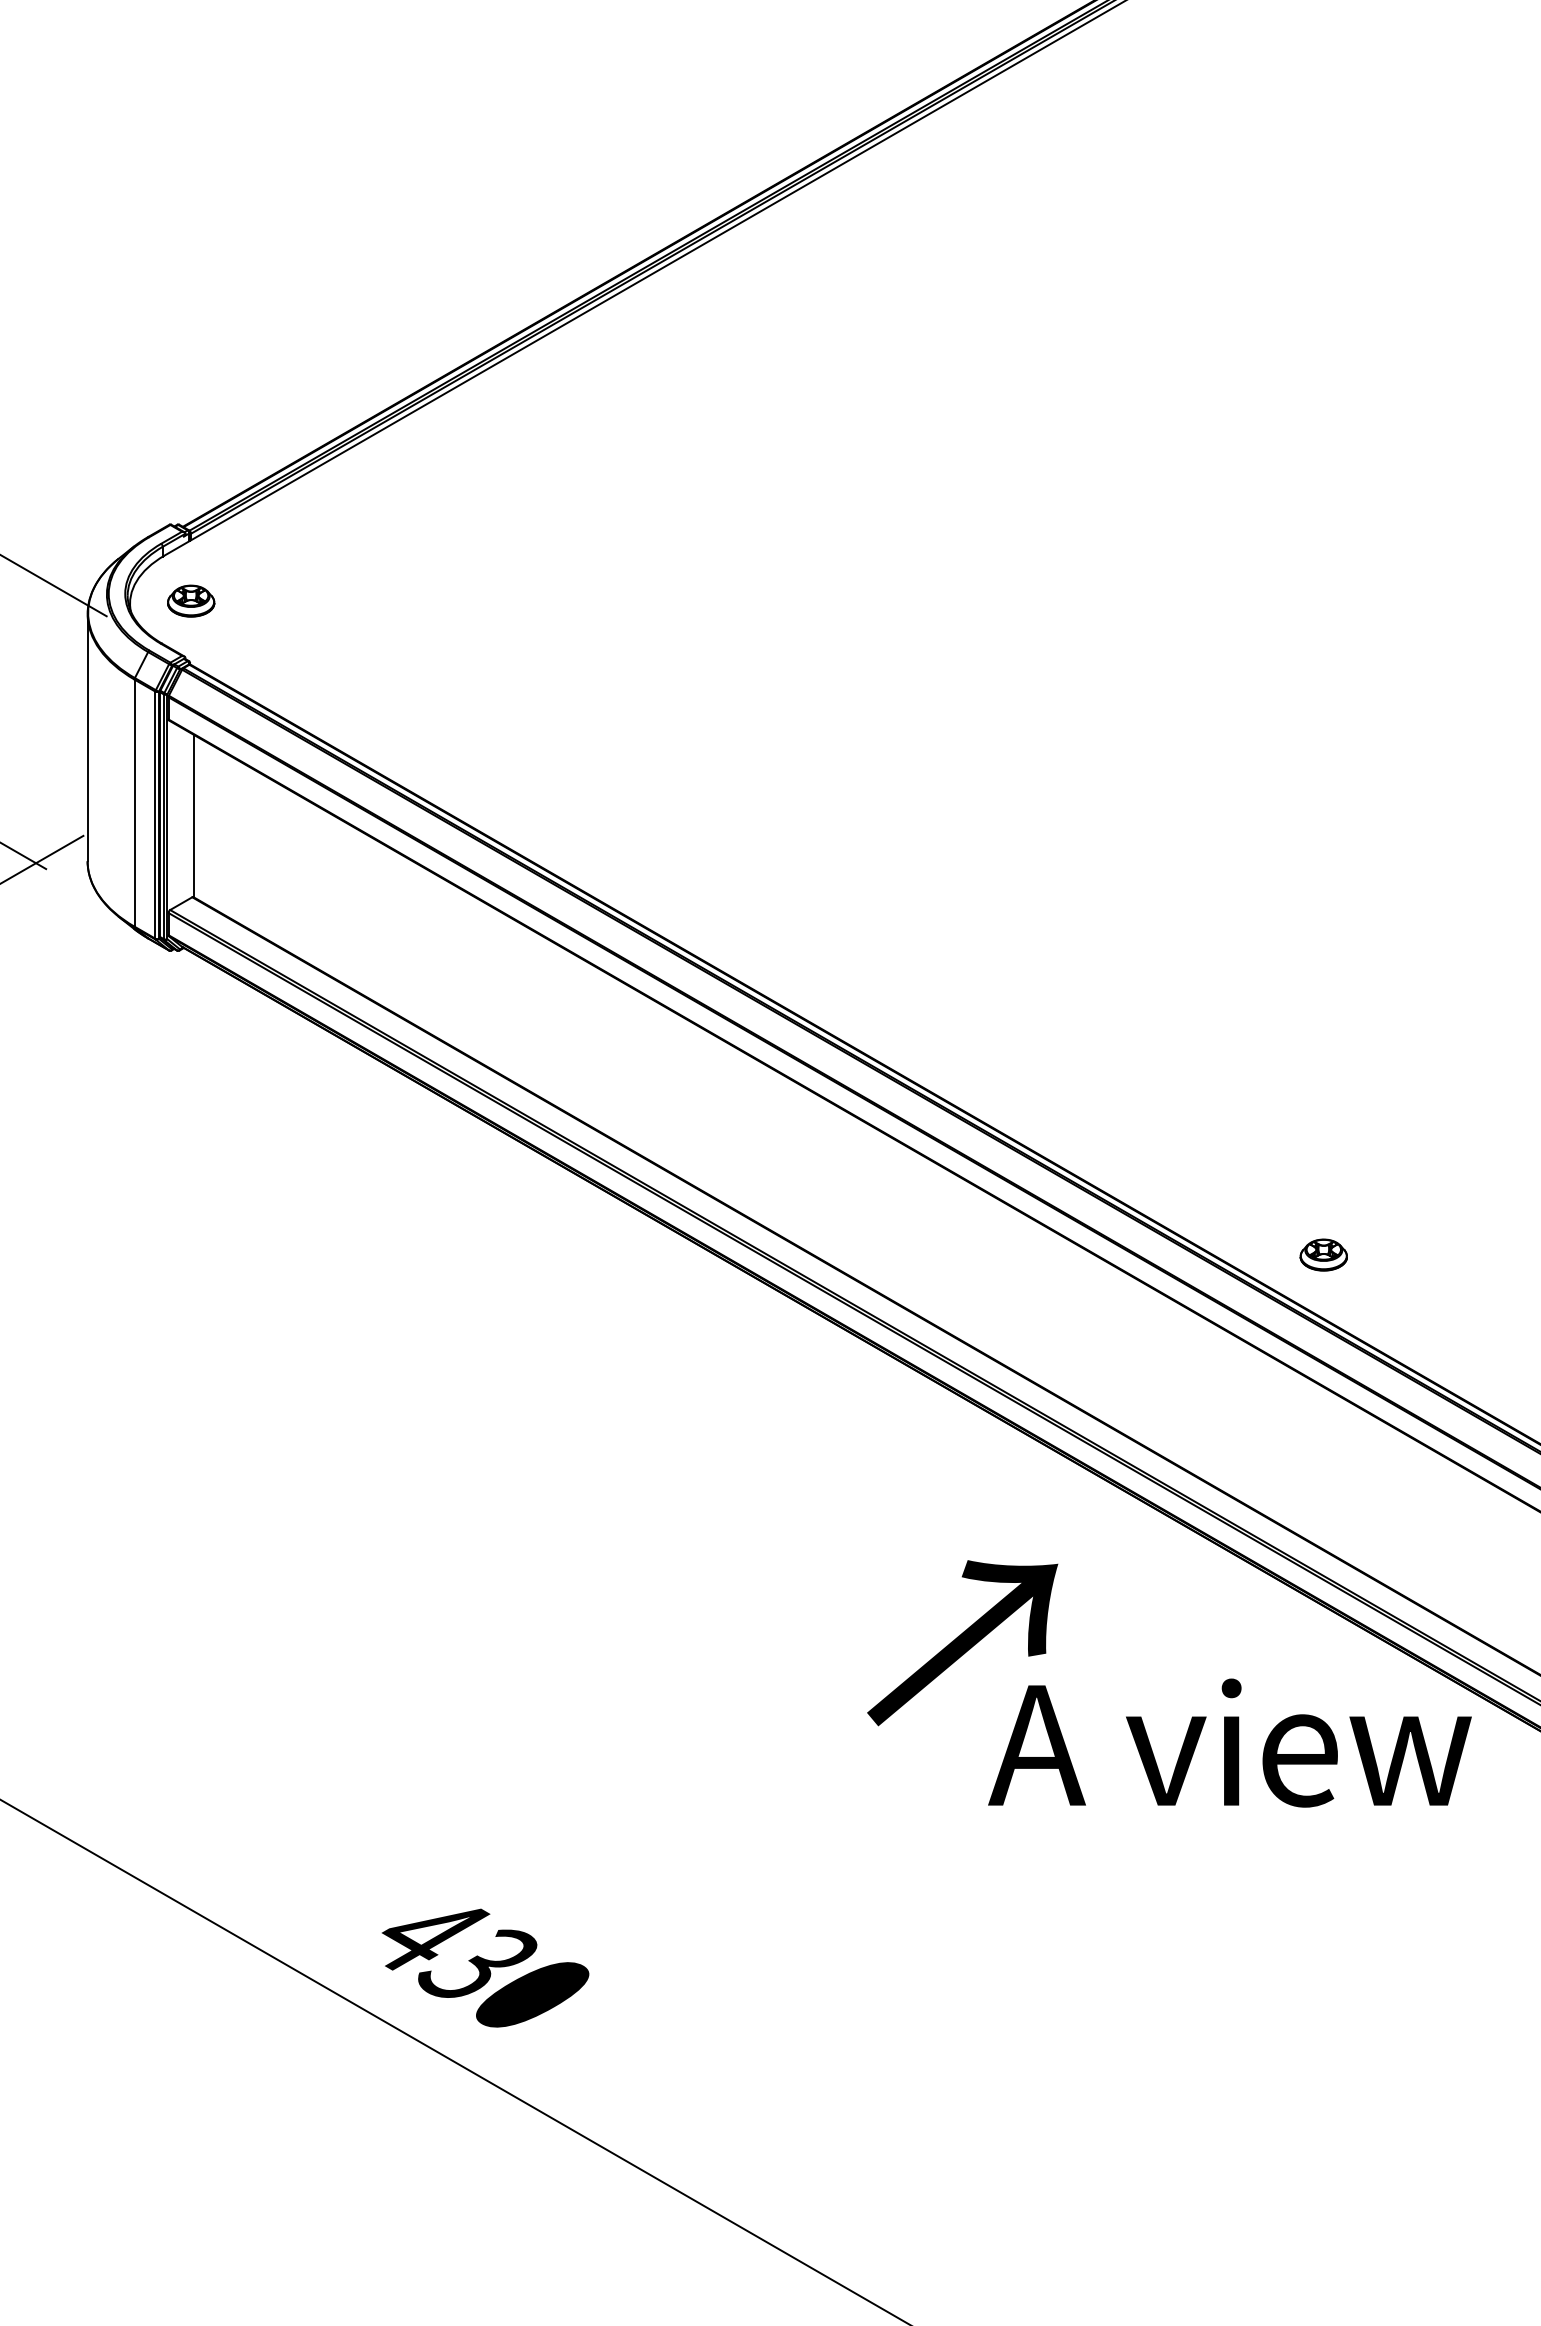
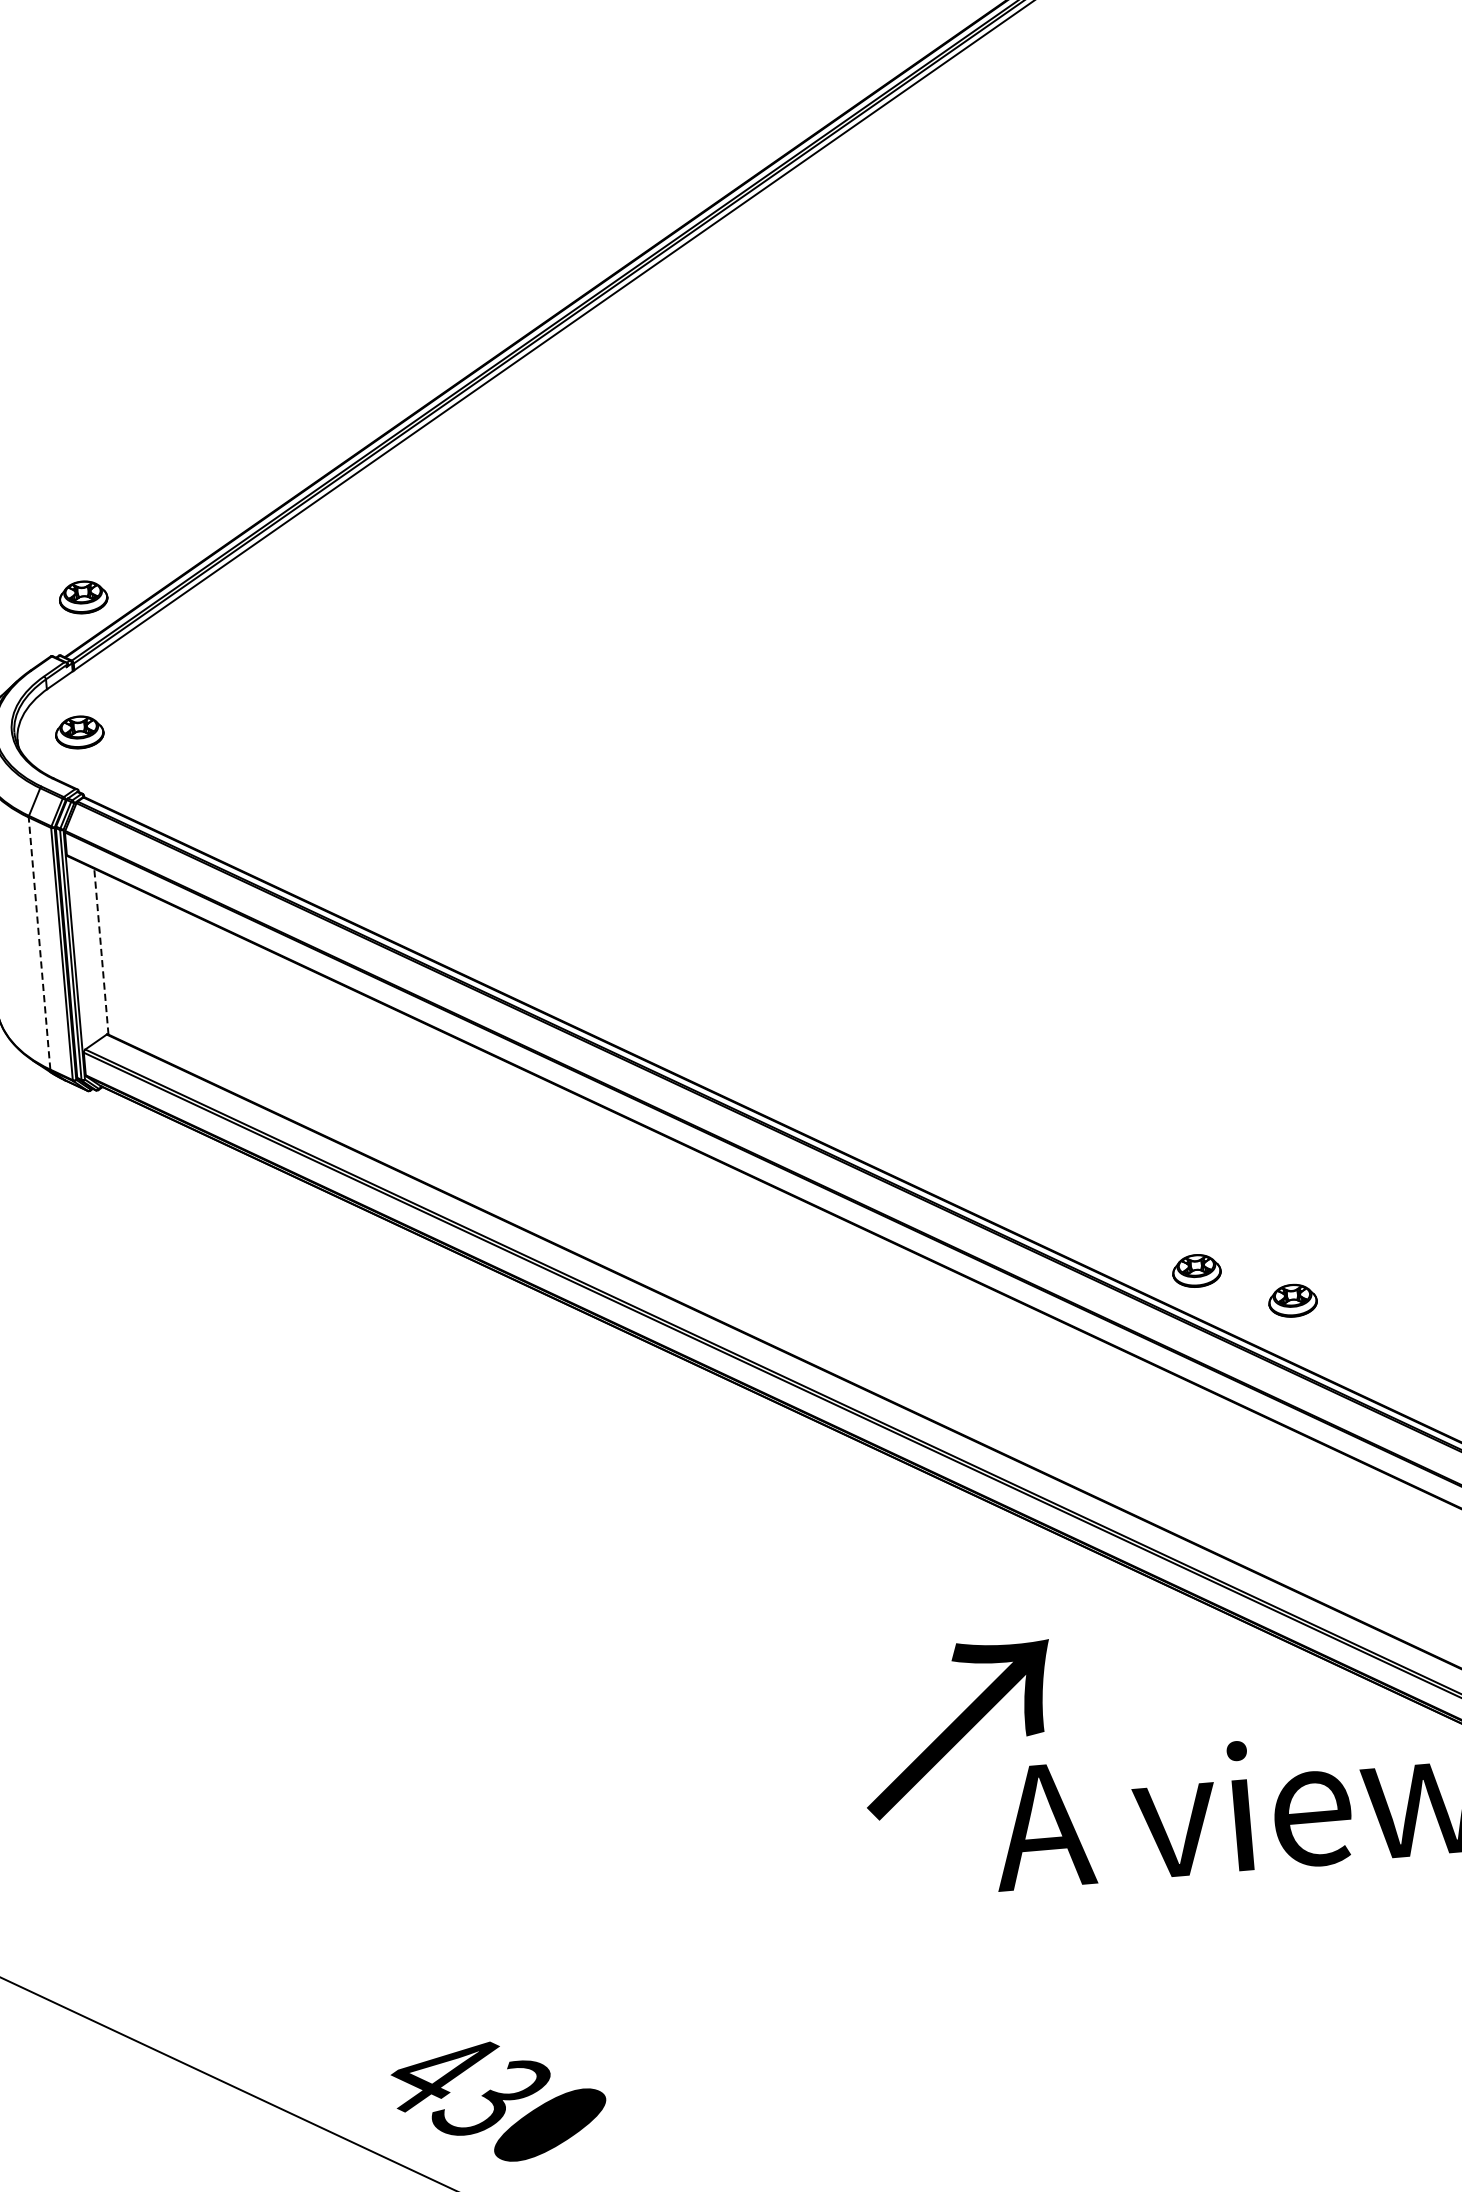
part: (206, 469) -> (83, 596), added
line: (134, 803) -> (39, 943), solid -> dashed
line: (193, 815) -> (100, 951), solid -> dashed
part: (1232, 1217) -> (1196, 1270), added

